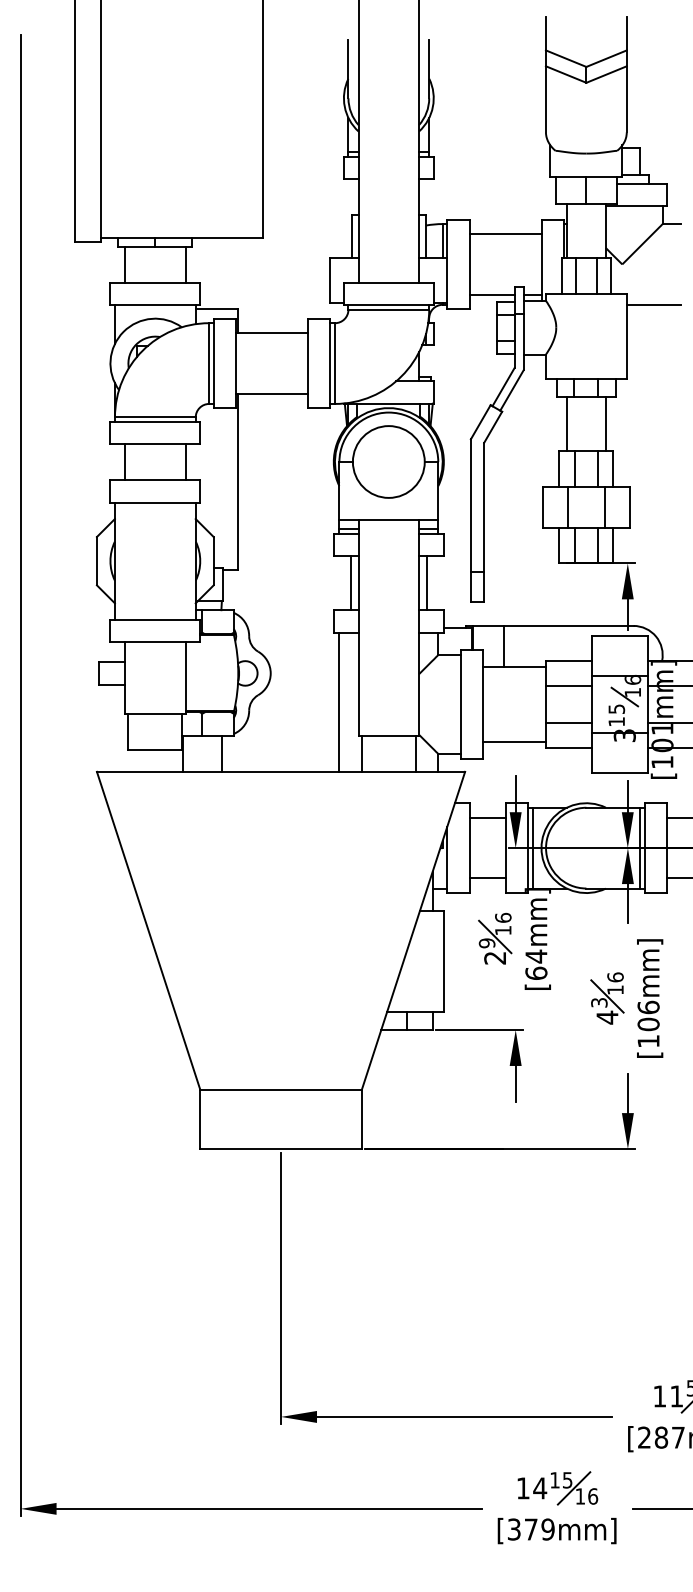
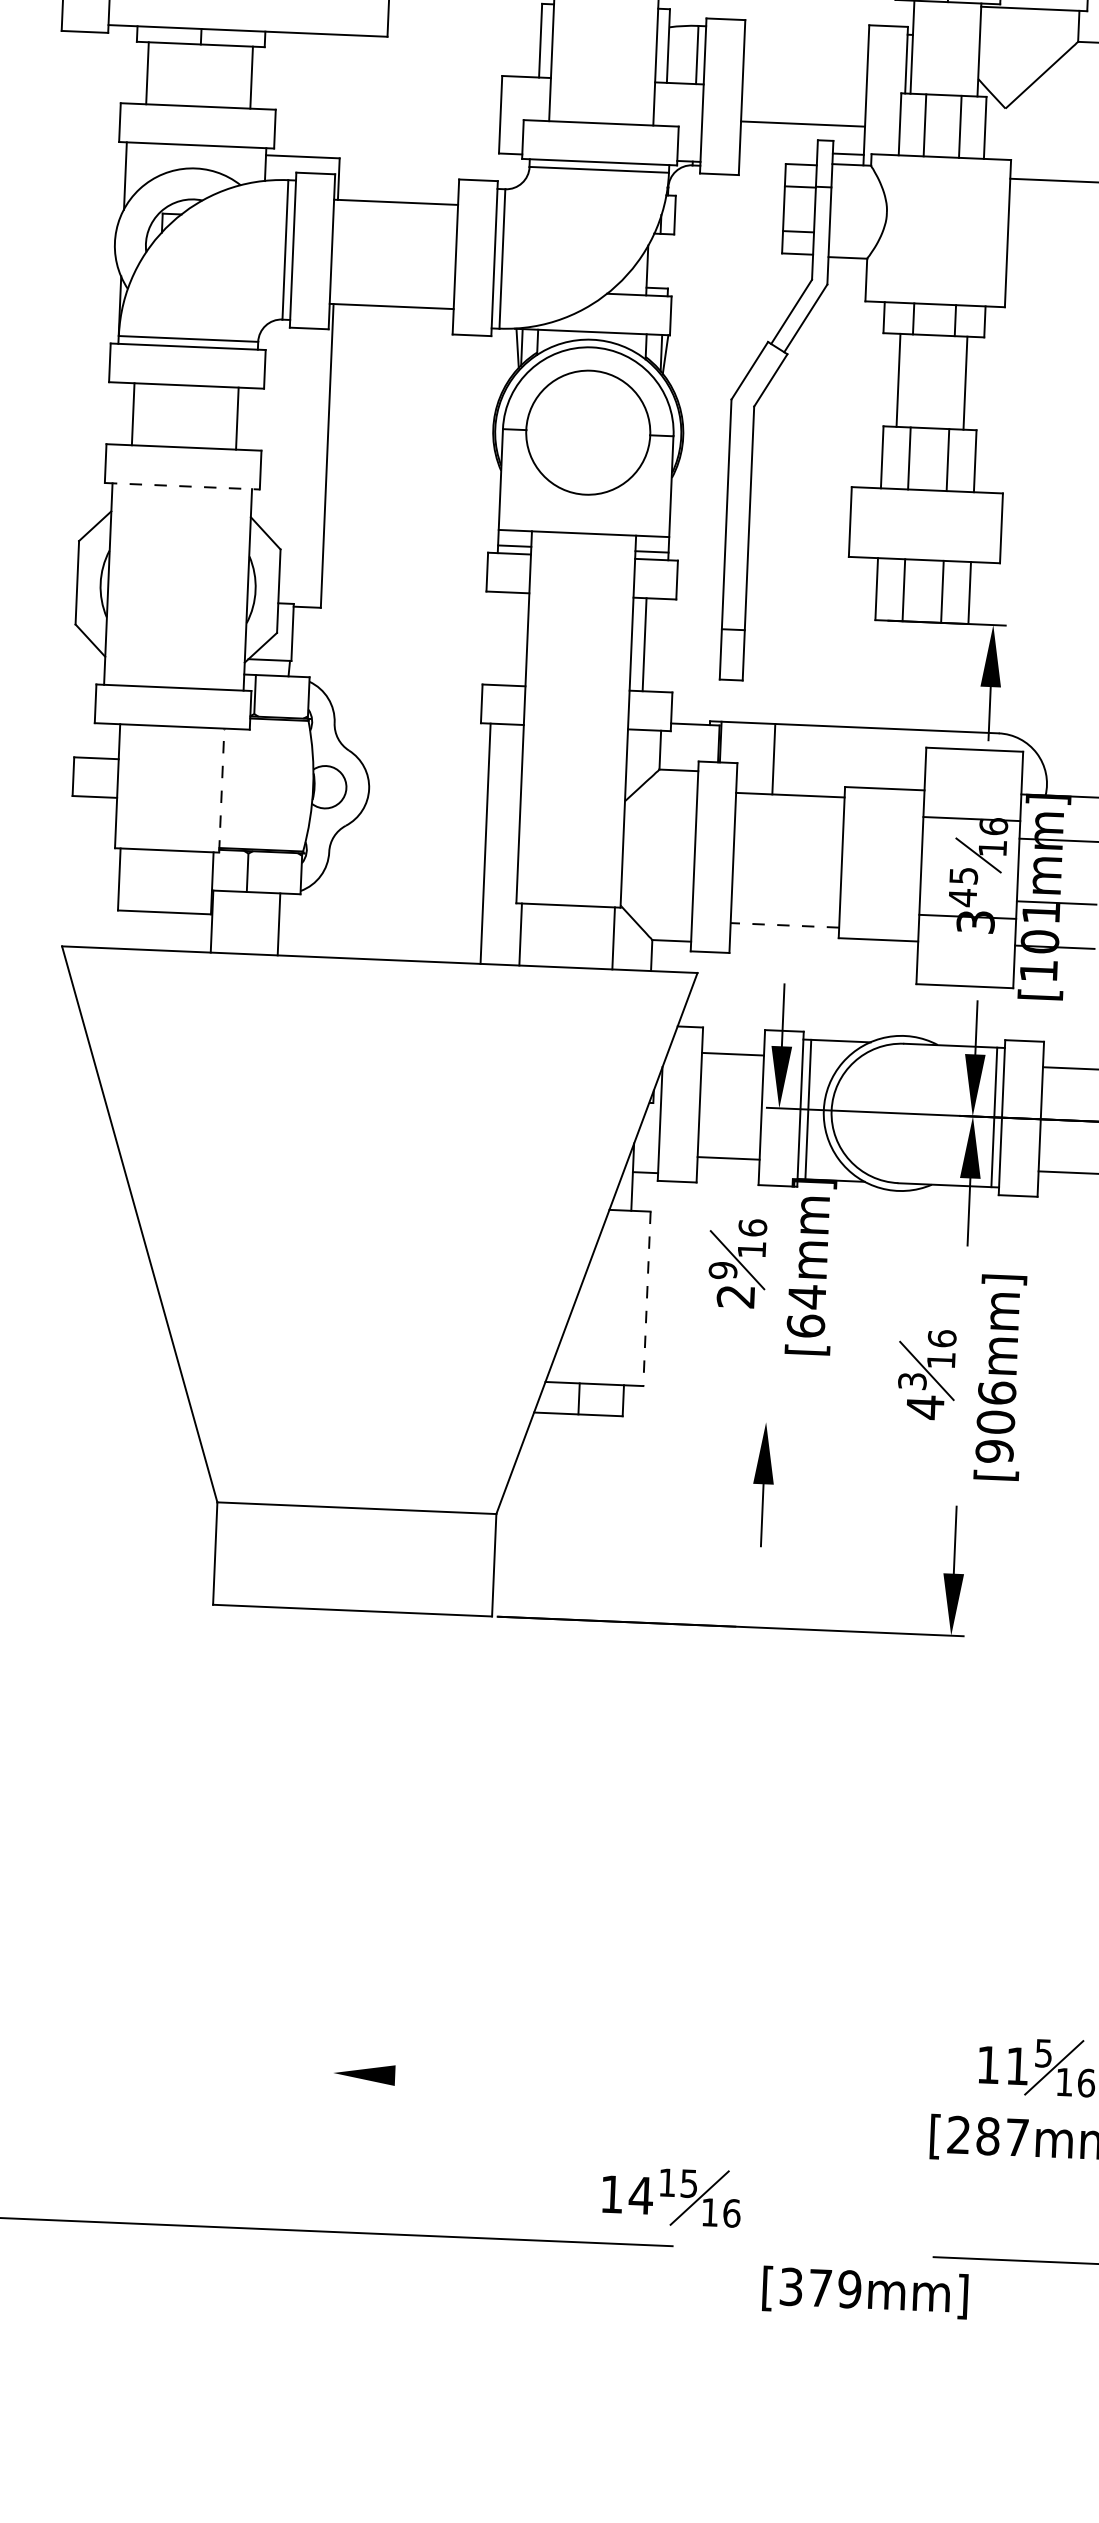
line: (505, 234) -> (802, 124), moved
line: (491, 294) -> (777, 151), removed
line: (155, 502) -> (182, 485), solid -> dashed
line: (568, 507) -> (895, 524), removed
line: (604, 507) -> (957, 526), removed
line: (351, 583) -> (515, 639), removed
line: (185, 677) -> (221, 789), solid -> dashed
line: (568, 686) -> (882, 833), removed
text: (616, 721) -> (962, 897), 15 -> 45
line: (568, 722) -> (879, 895), removed
line: (514, 742) -> (784, 925), solid -> dashed
line: (443, 961) -> (646, 1298), solid -> dashed
line: (479, 1030) -> (703, 1420), removed
text: (648, 1041) -> (994, 1451), [106mm] -> [906mm]
line: (281, 1288) -> (343, 1851), removed
line: (464, 1416) -> (649, 2085), removed
part: (557, 1488) -> (671, 2197), moved
text: (556, 1530) -> (864, 2291), moved

